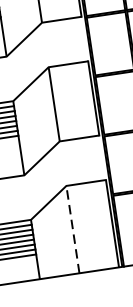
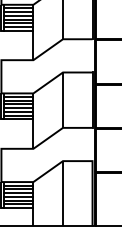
line: (72, 229) -> (62, 193), dashed -> solid

